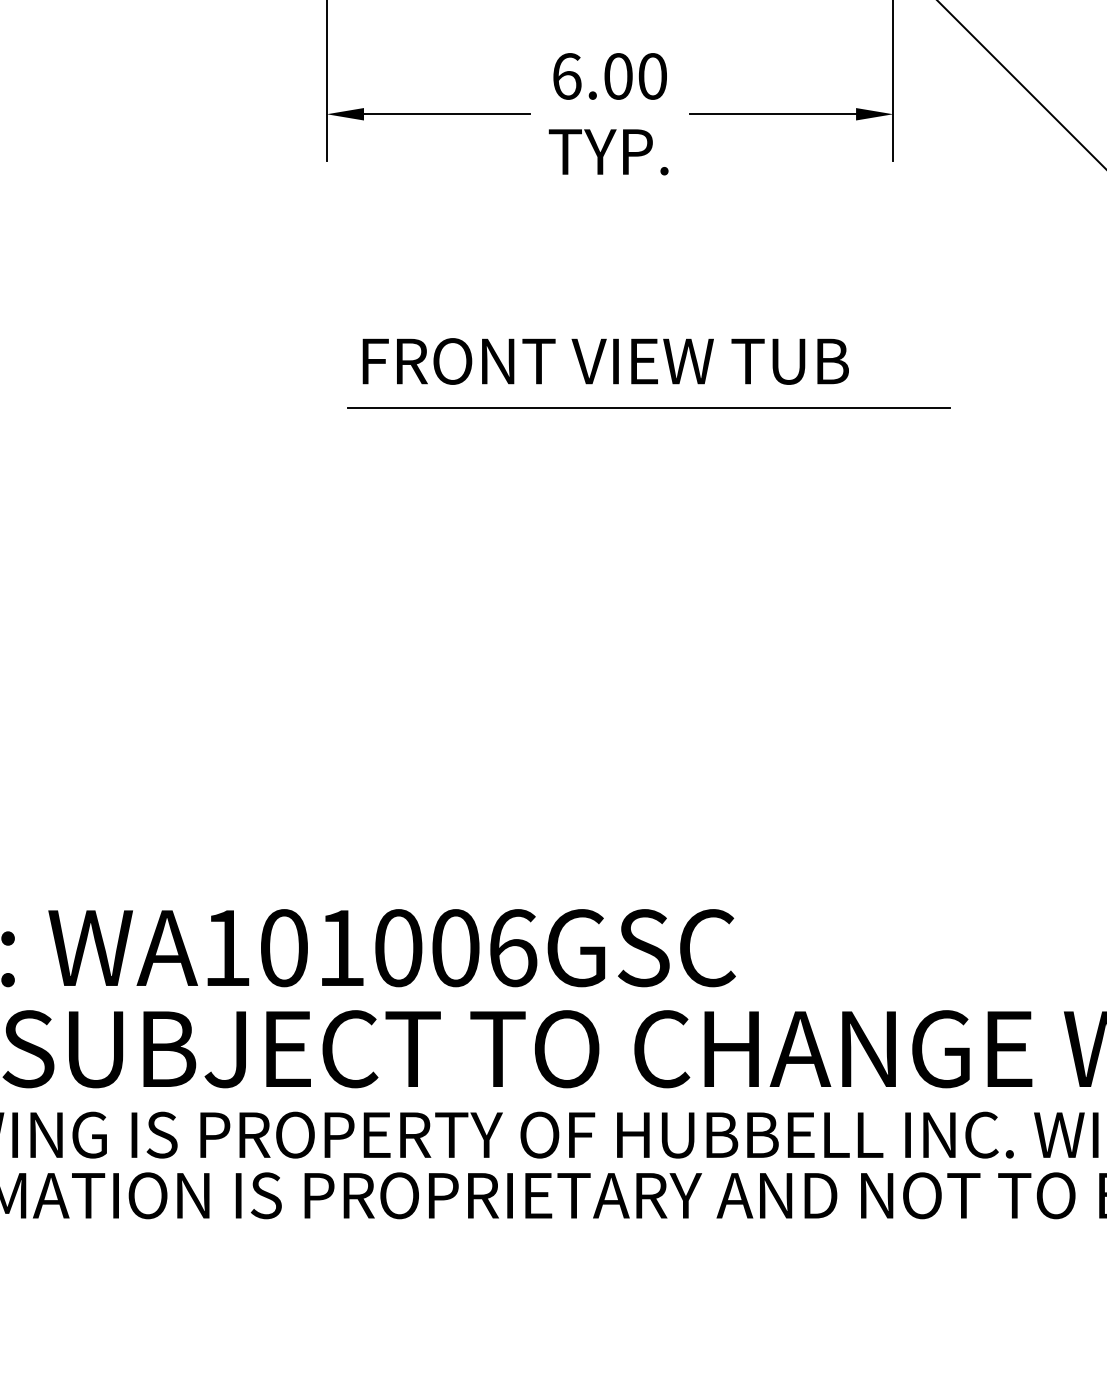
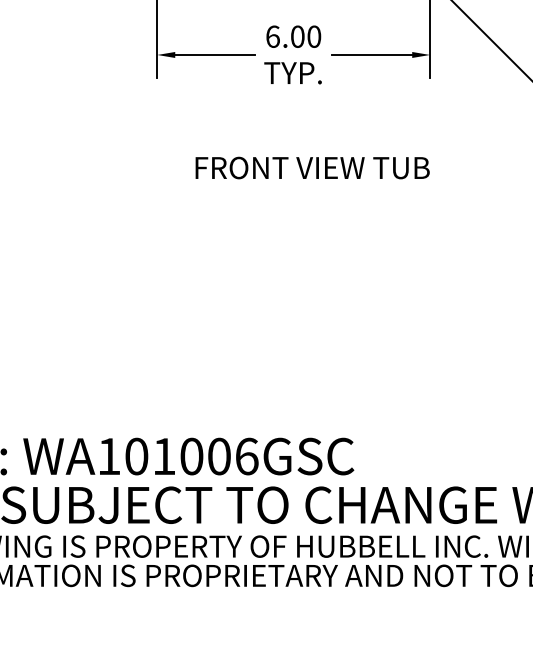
text: (605, 360) -> (312, 167), moved
line: (649, 408) -> (312, 196), removed

